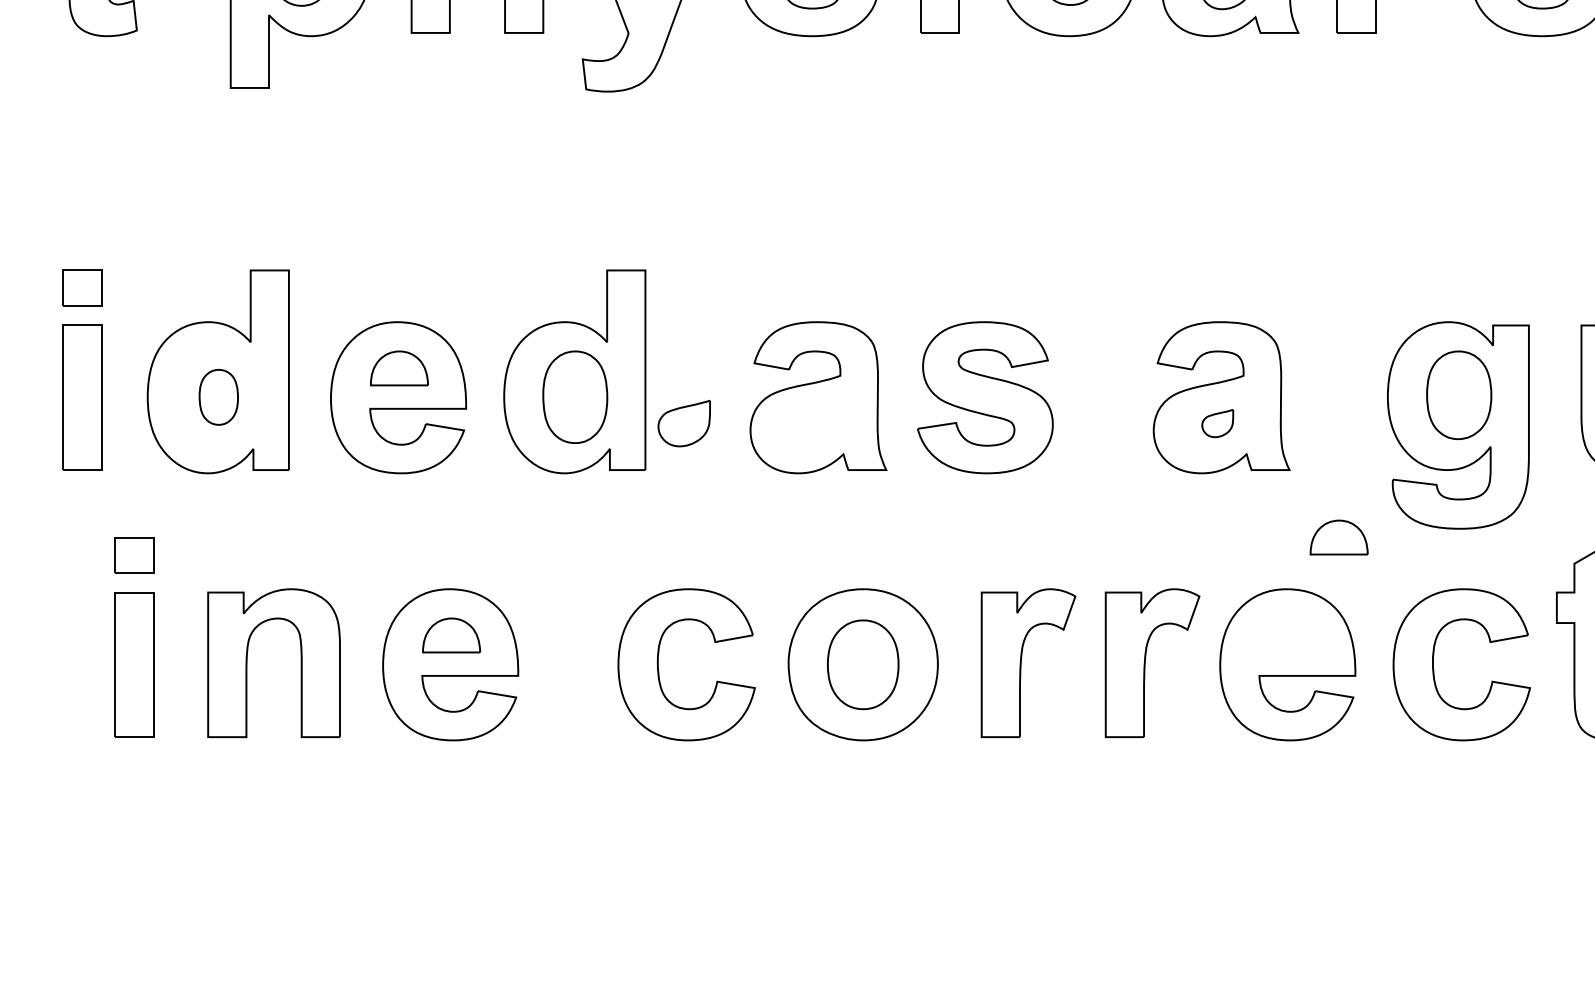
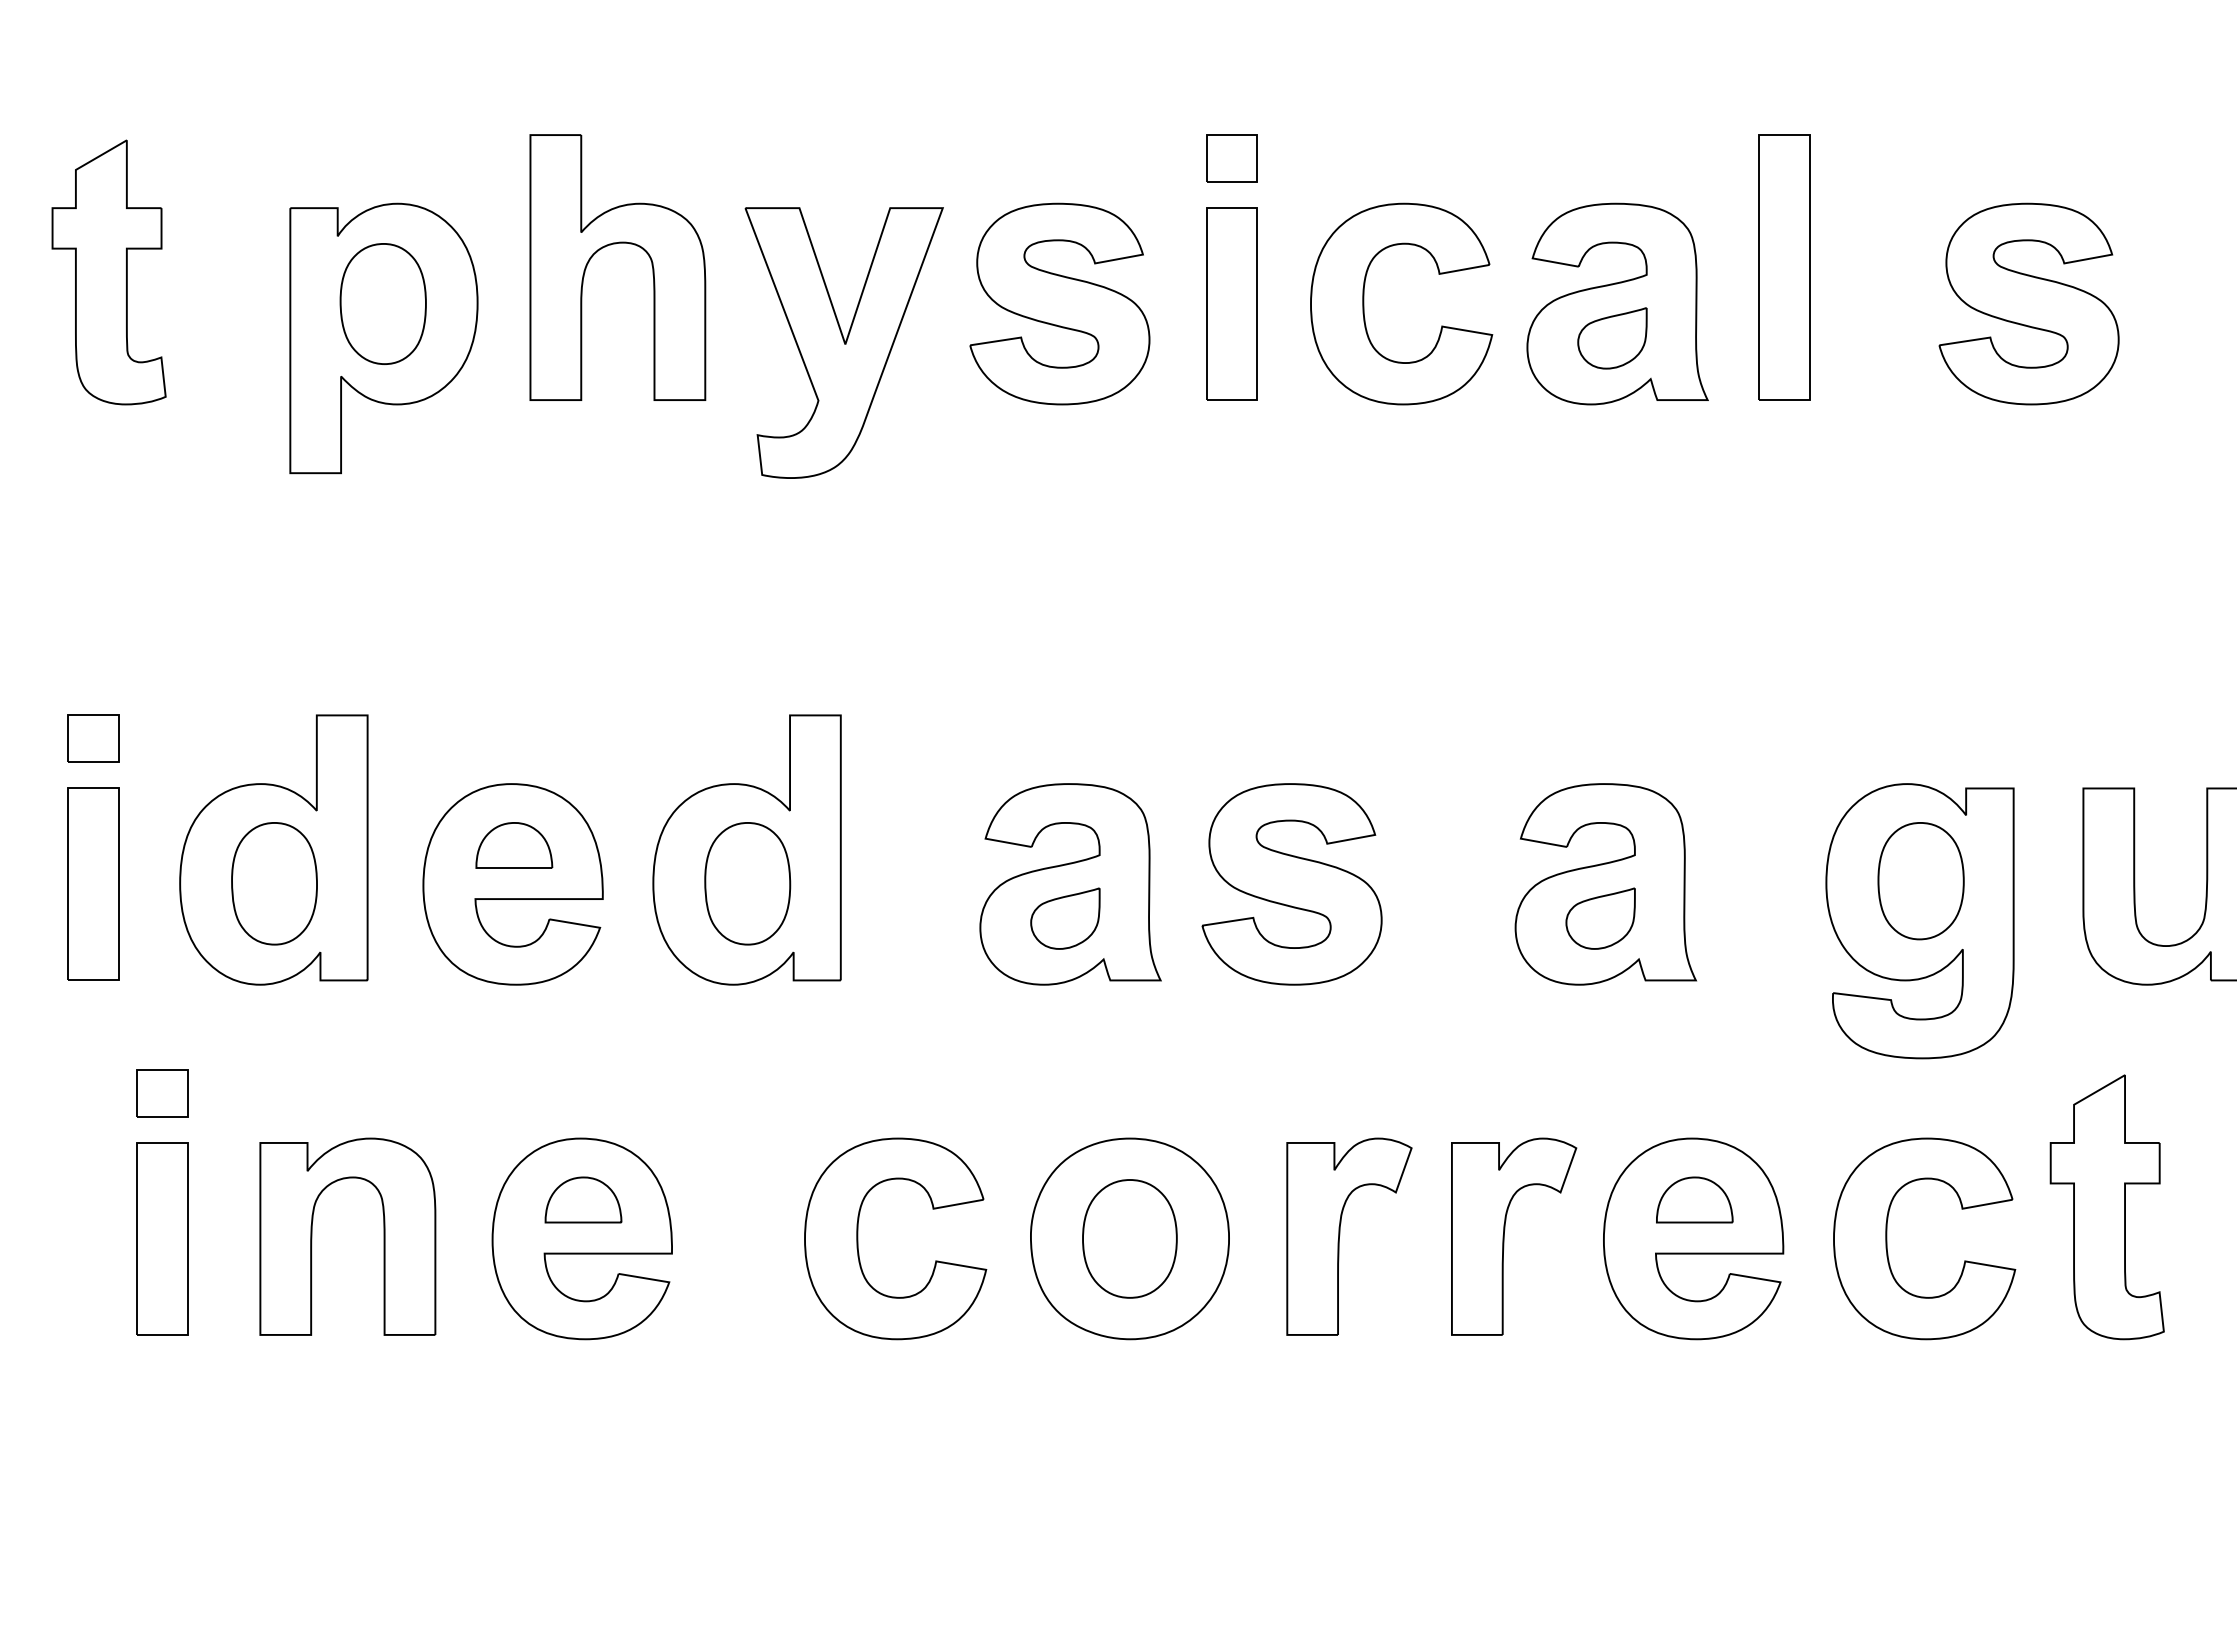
part: (218, 397) -> (274, 883), size x1.67
part: (684, 423) -> (1065, 918), moved
part: (1217, 423) -> (1600, 918), size x1.67
part: (1338, 537) -> (1694, 1199), moved

